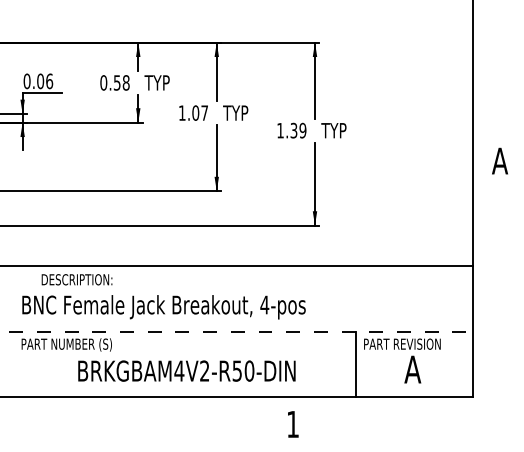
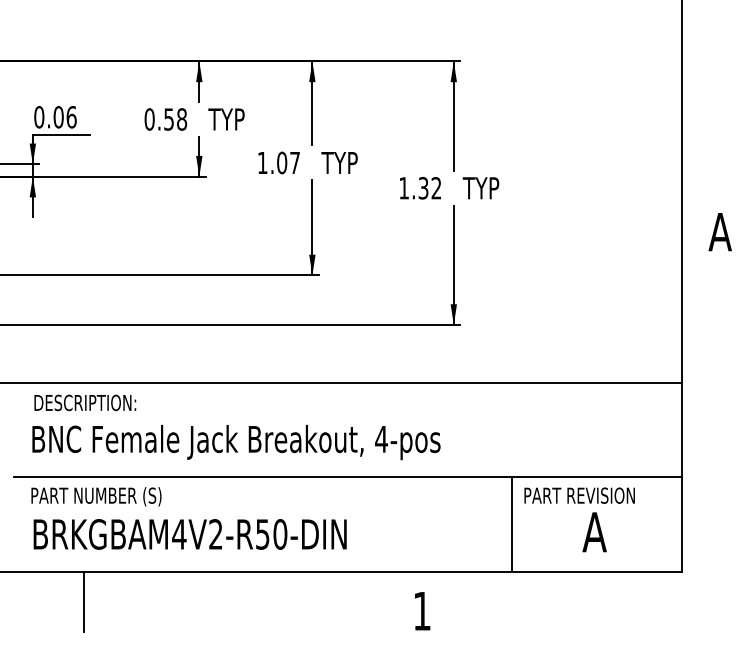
text: (302, 130) -> (435, 187), 1.39 -> 1.32
text: (76, 279) -> (84, 402), moved
line: (241, 331) -> (347, 477), dashed -> solid
text: (186, 370) -> (189, 533), moved
line: (57, 417) -> (83, 601), added

